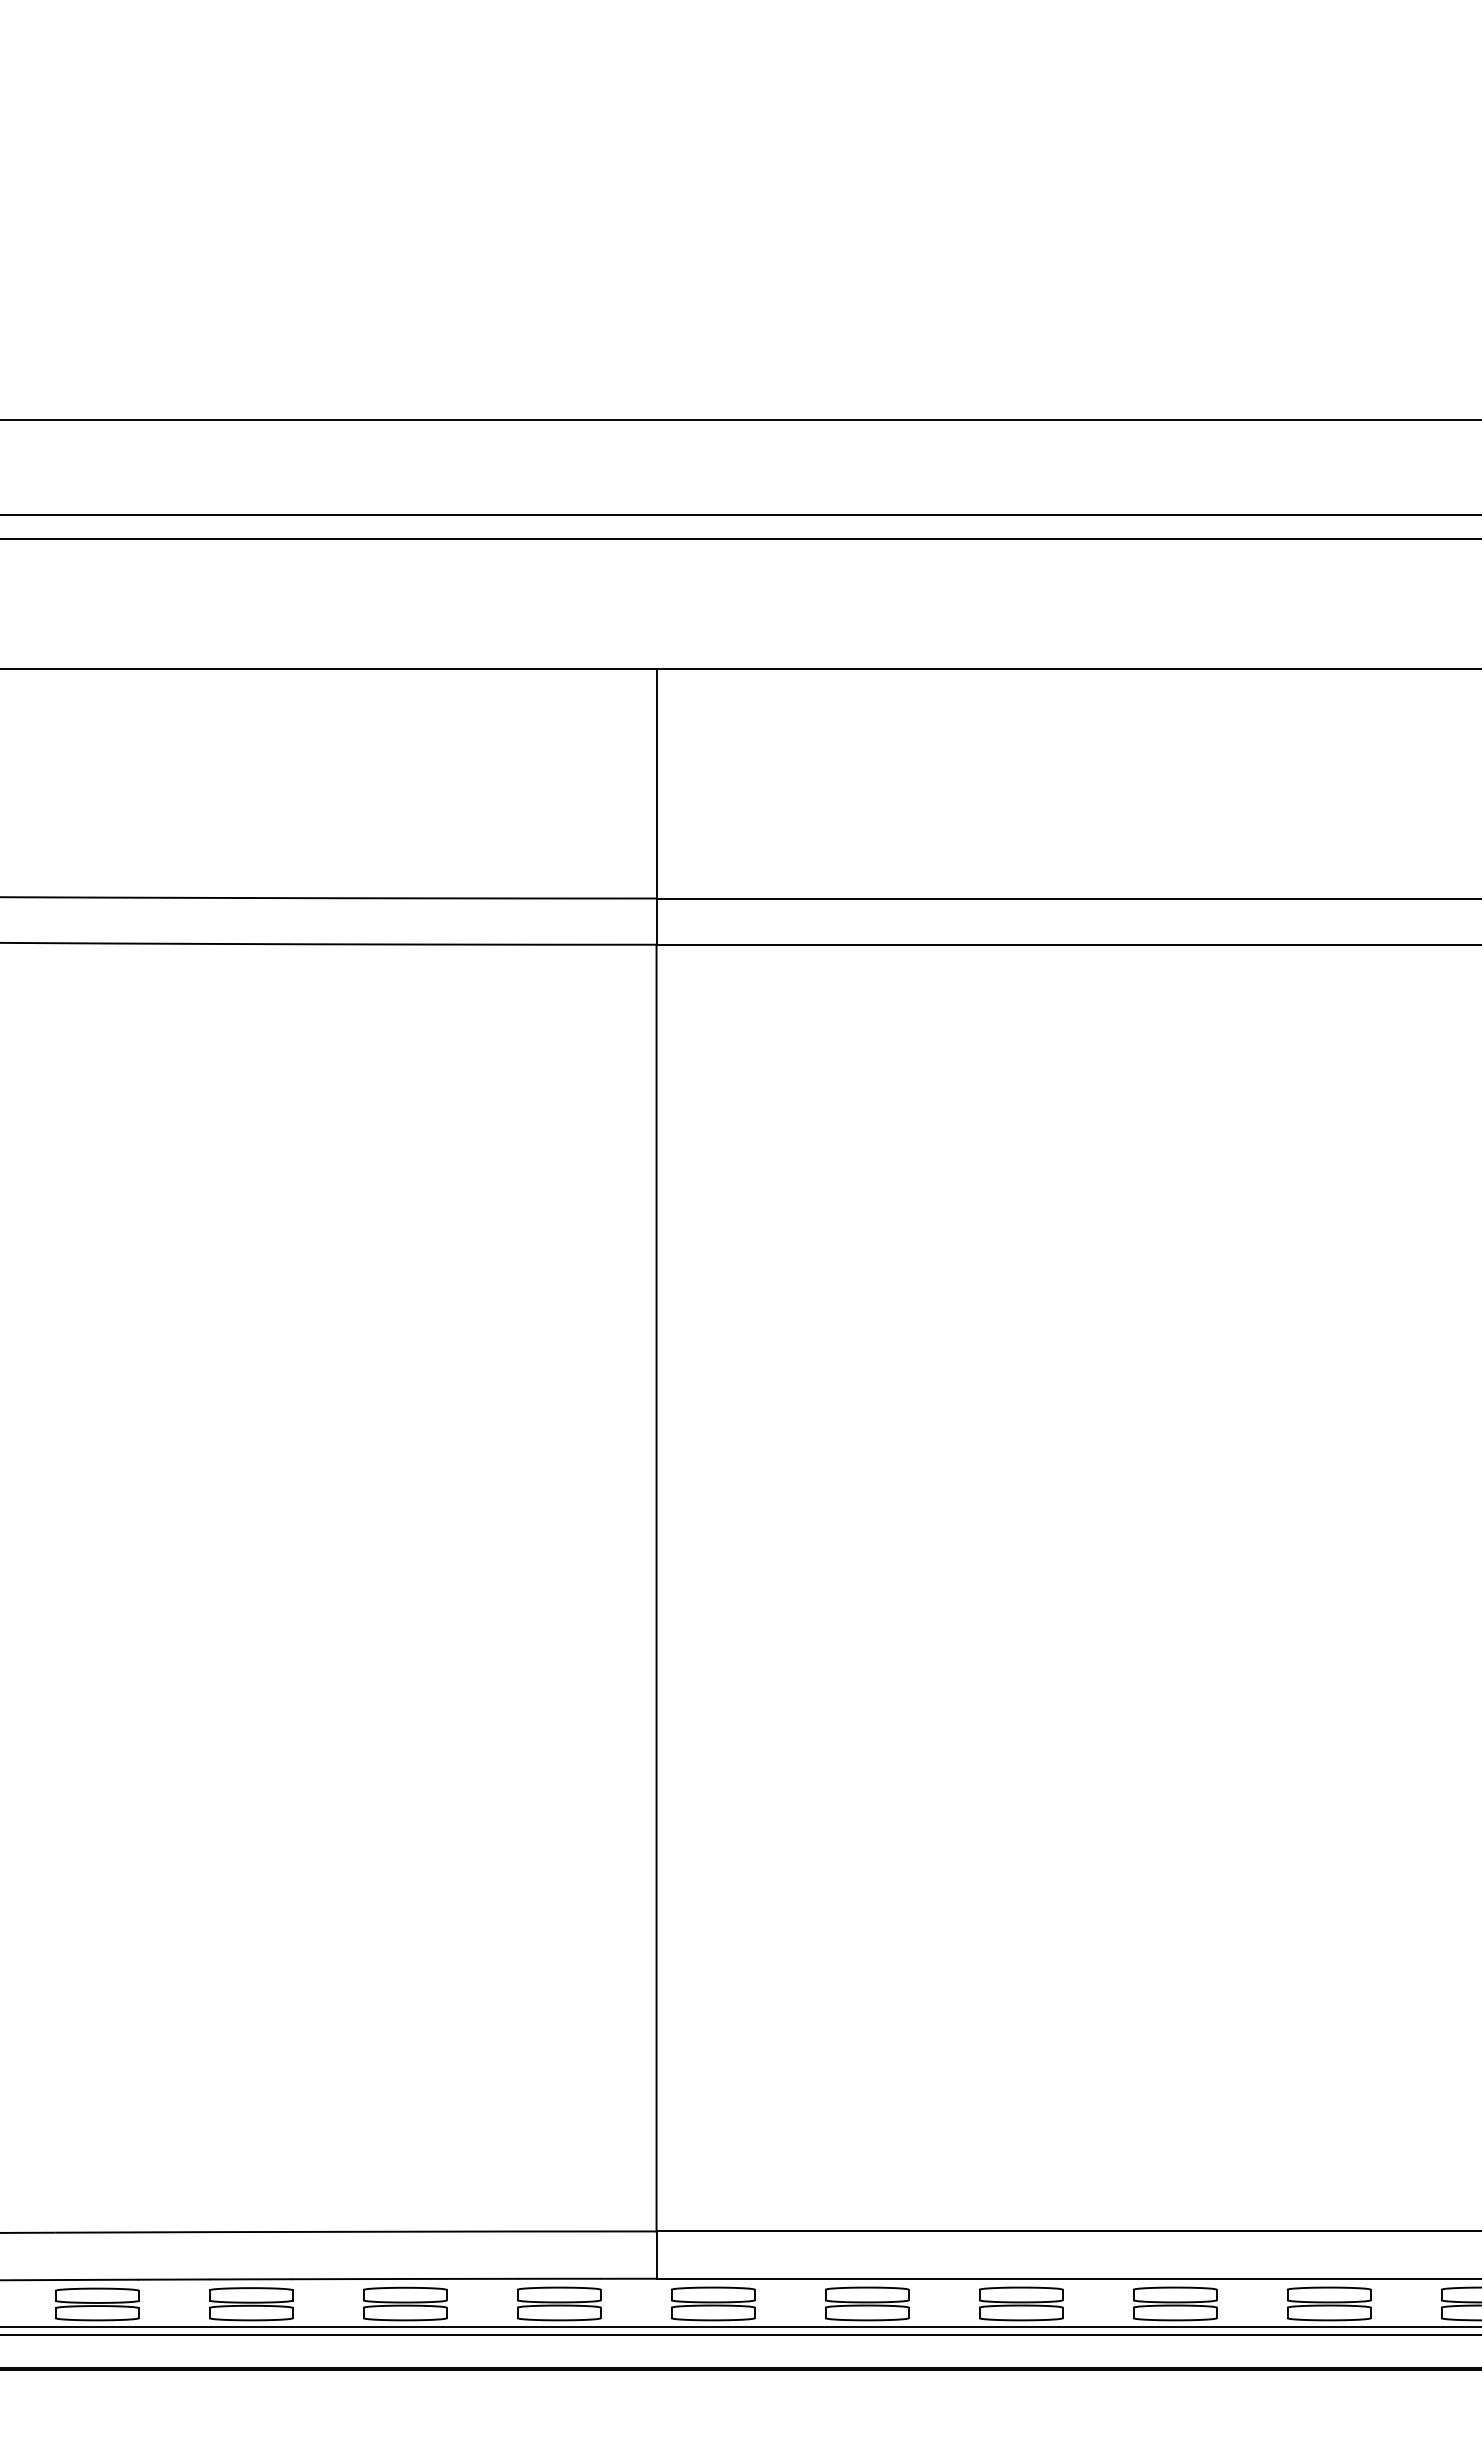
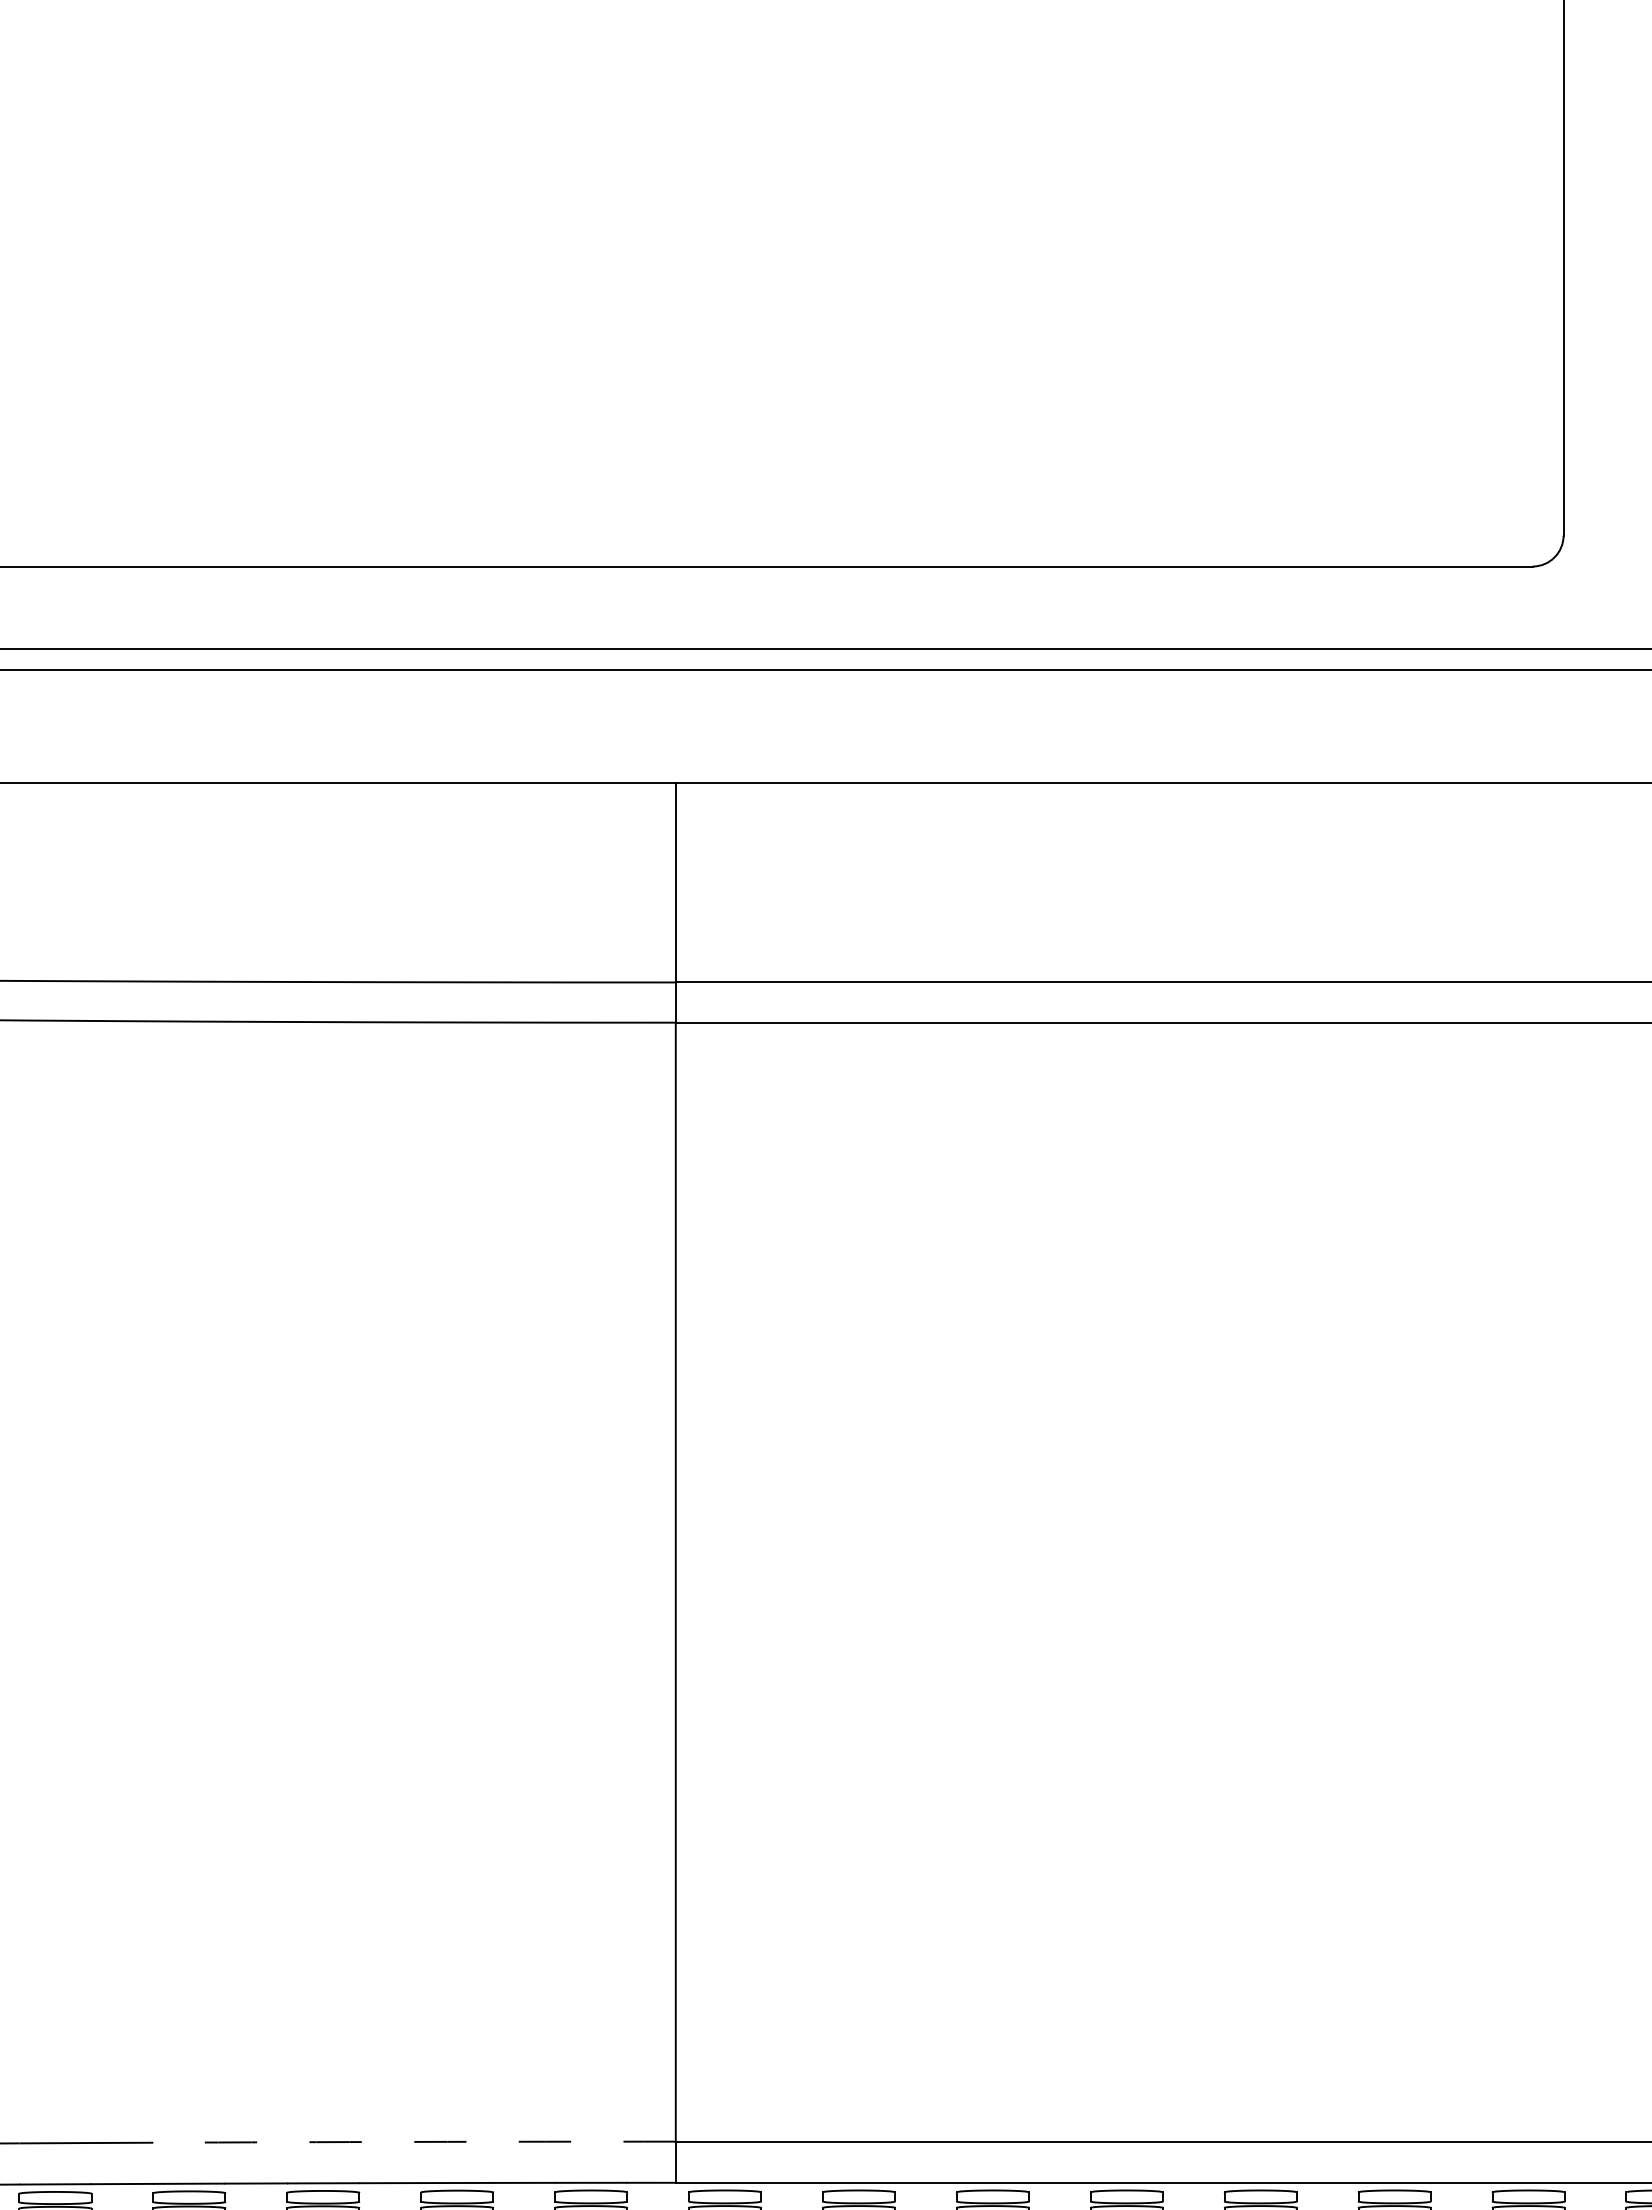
arc: (356, 2231) -> (414, 2141), solid -> dashed

